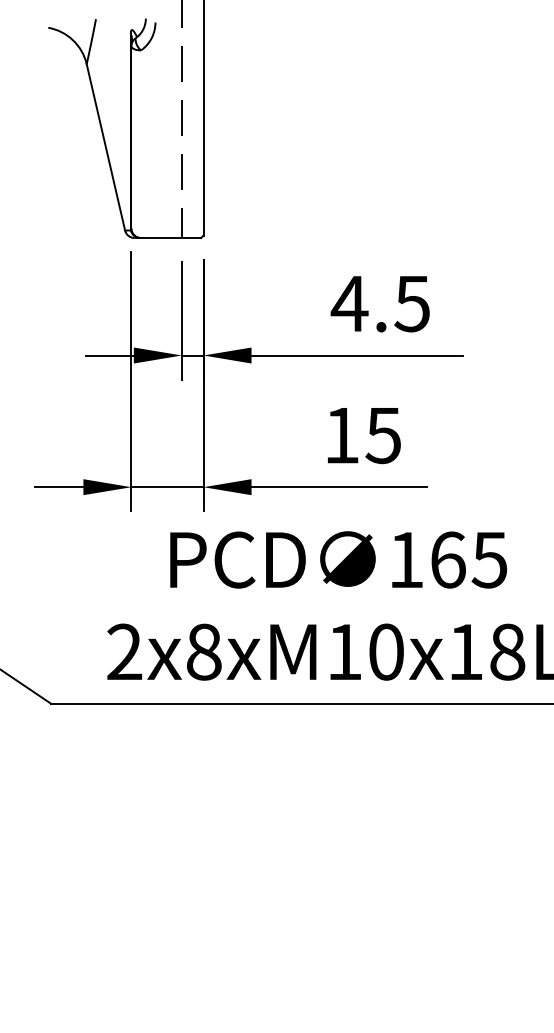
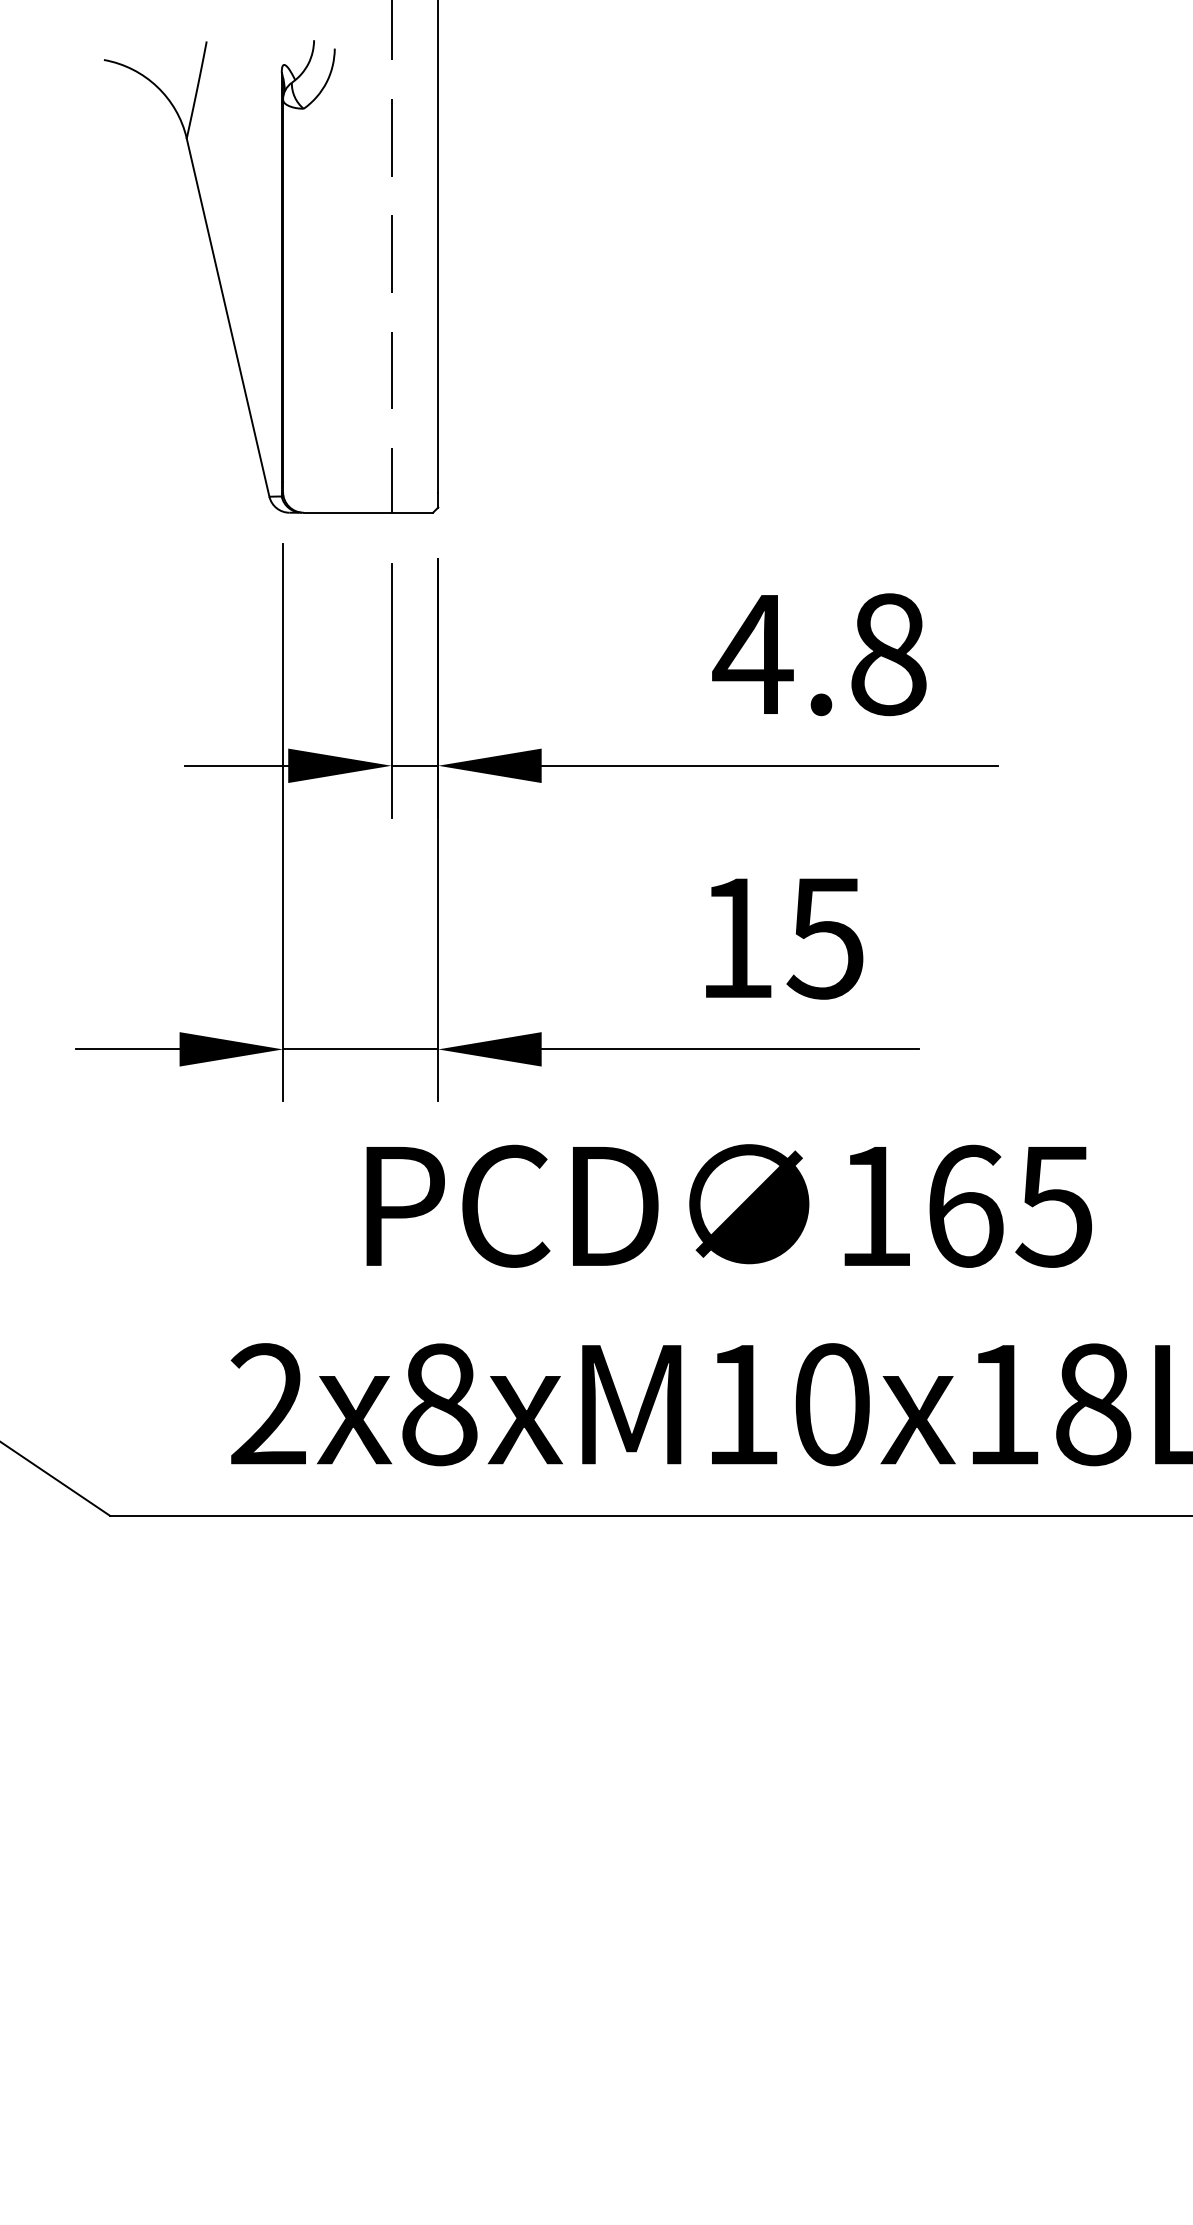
text: (412, 303) -> (888, 653), 4.5 -> 4.8

